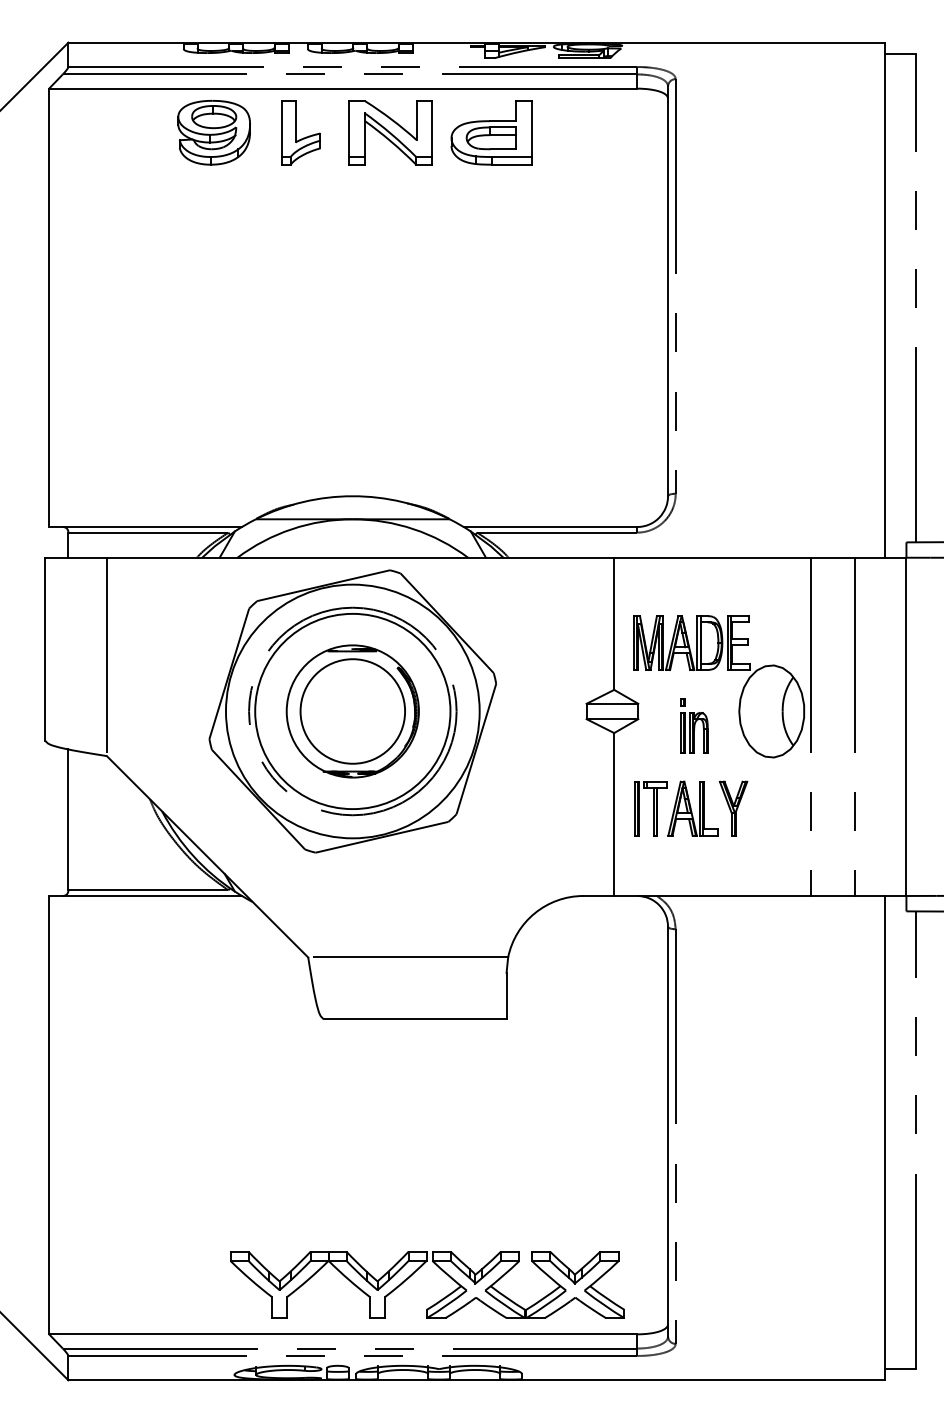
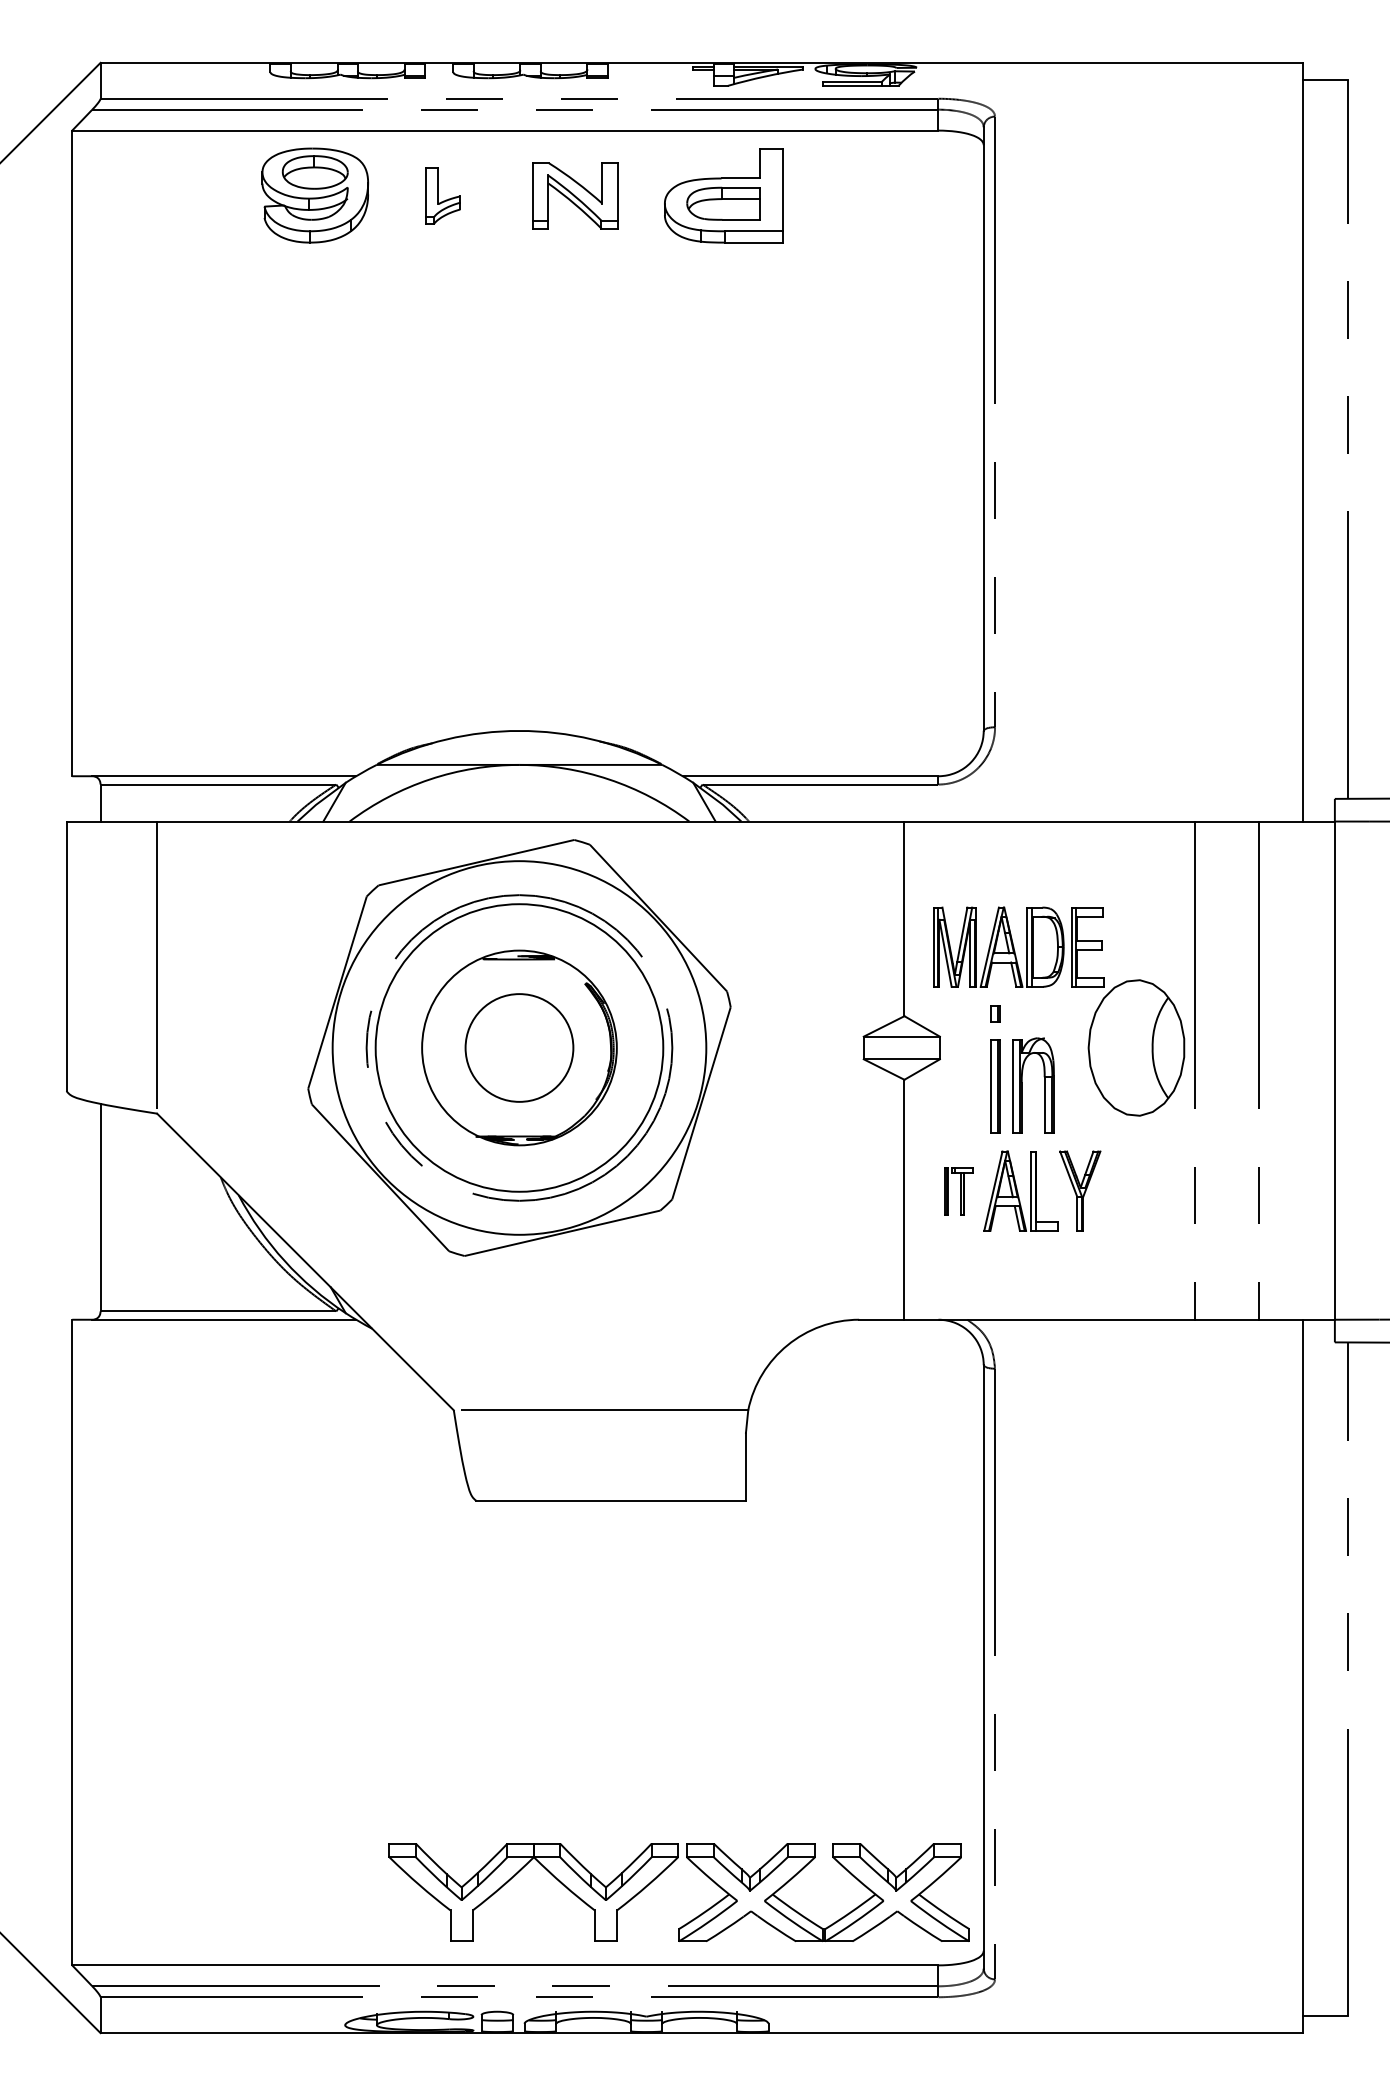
part: (300, 132) -> (442, 195), size x0.6
part: (390, 132) -> (574, 195), size x0.7
circle: (352, 711) -> (518, 1048), size x0.7
part: (694, 725) -> (1022, 1068), size x1.6
part: (650, 808) -> (957, 1190), size x0.6
part: (415, 1272) -> (661, 1874), moved

